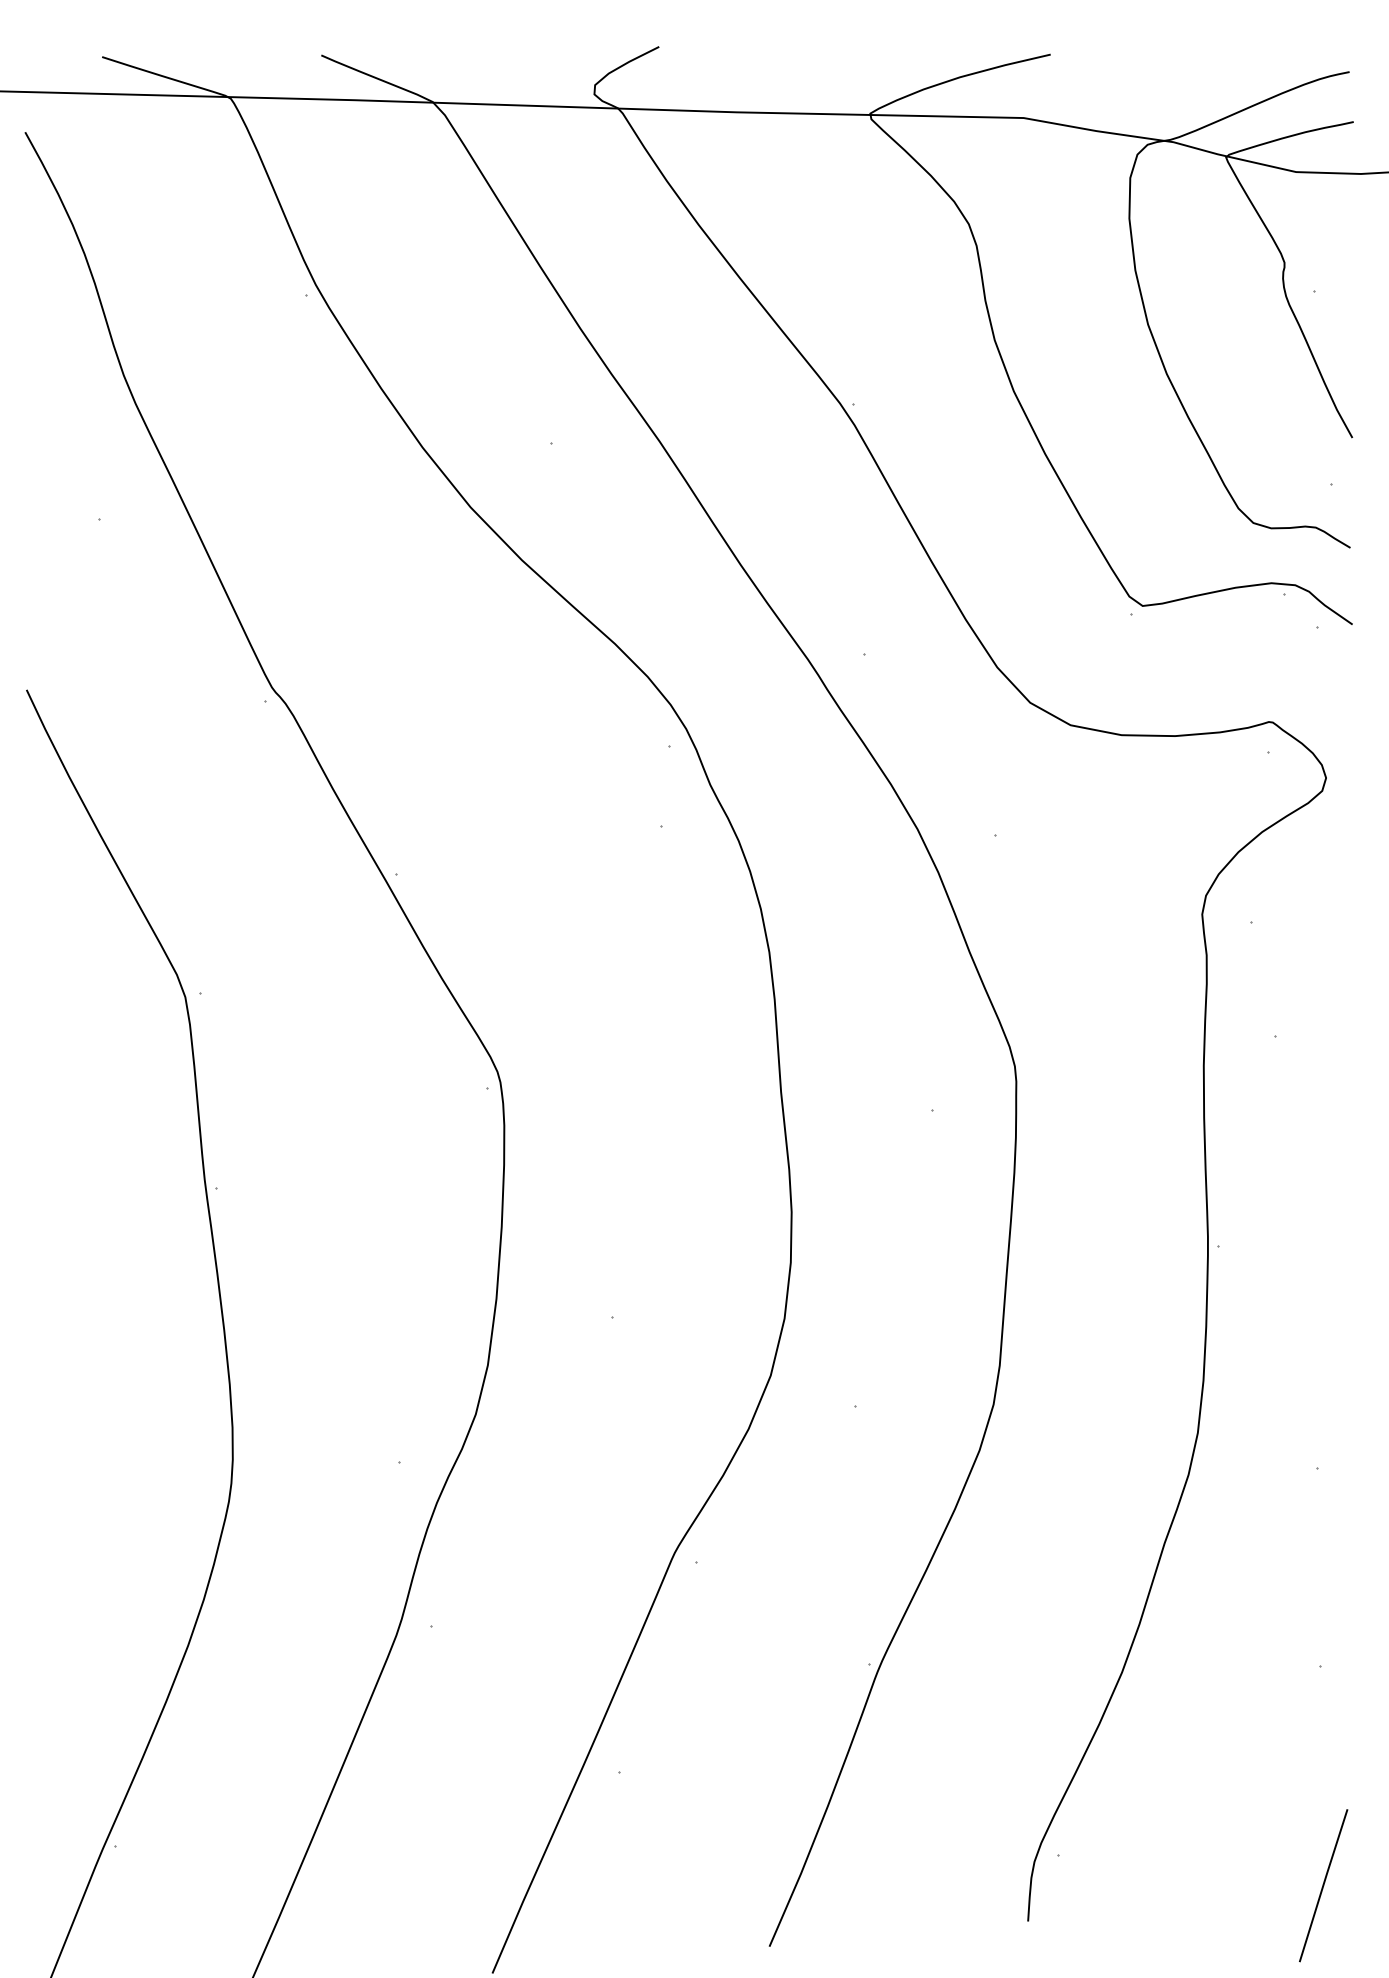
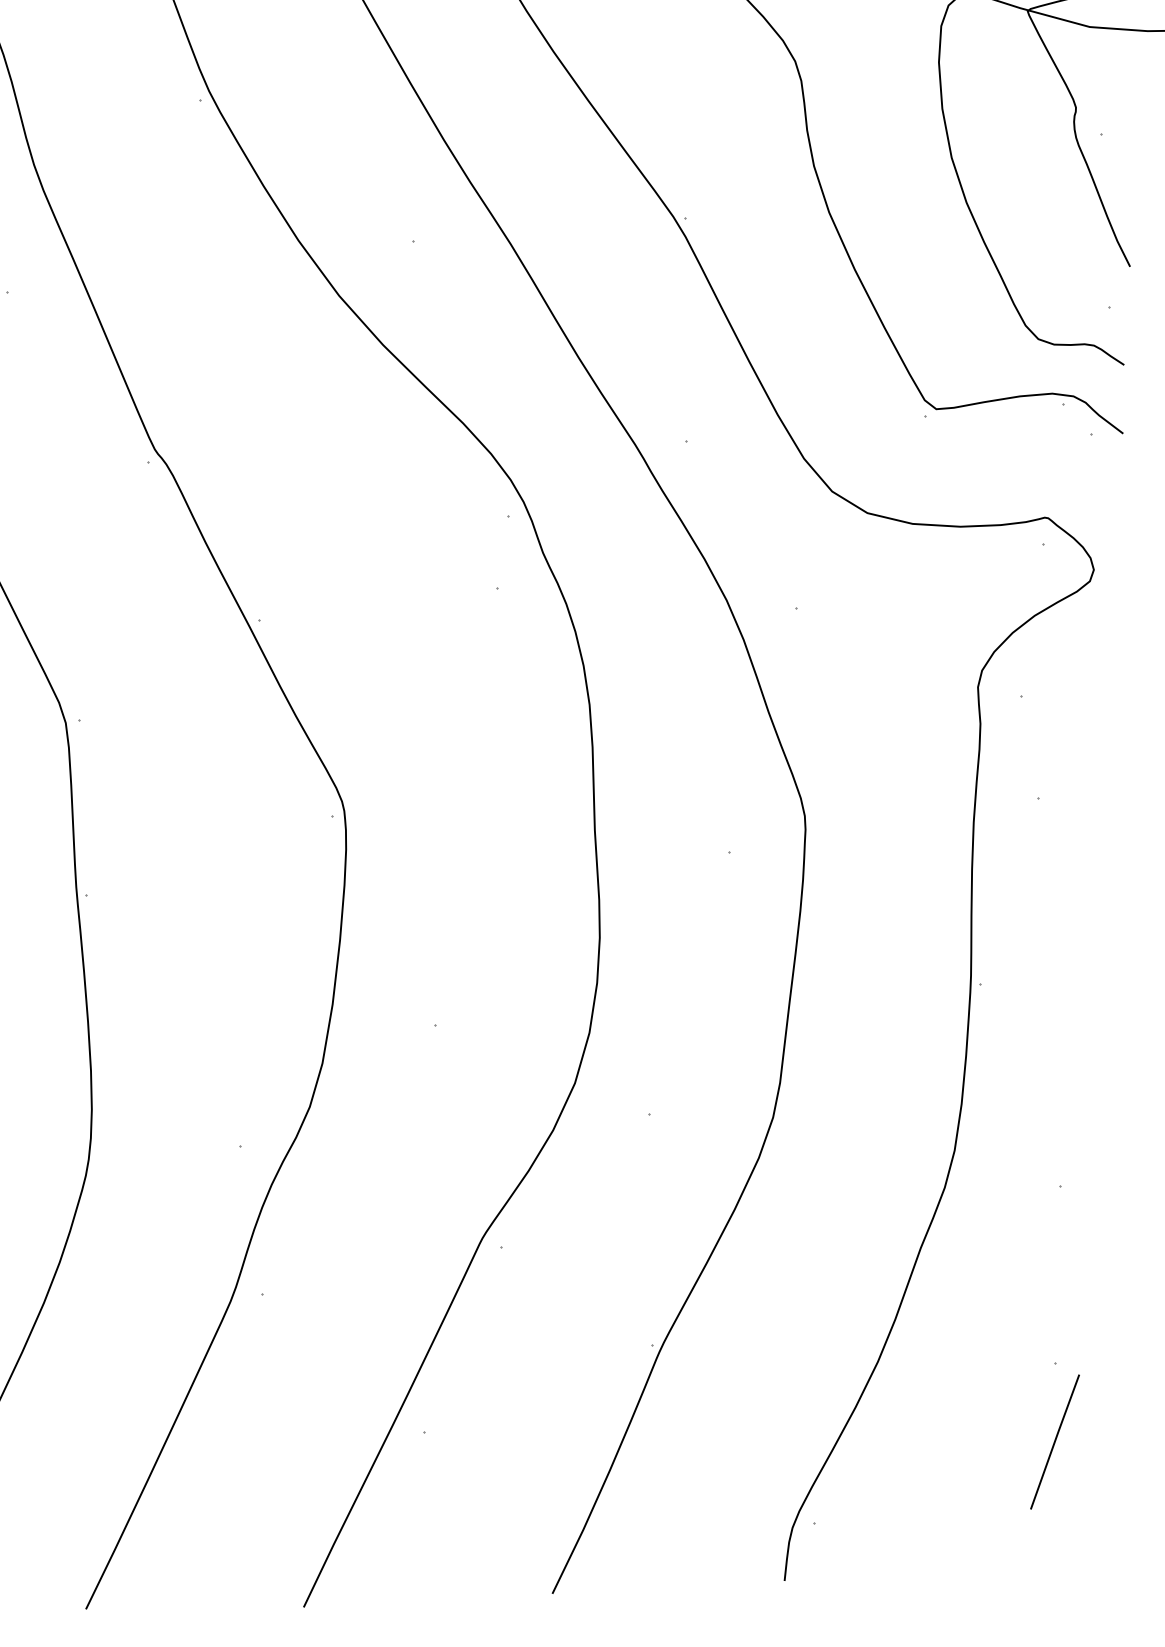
line: (1323, 1885) -> (1054, 1441), moved

